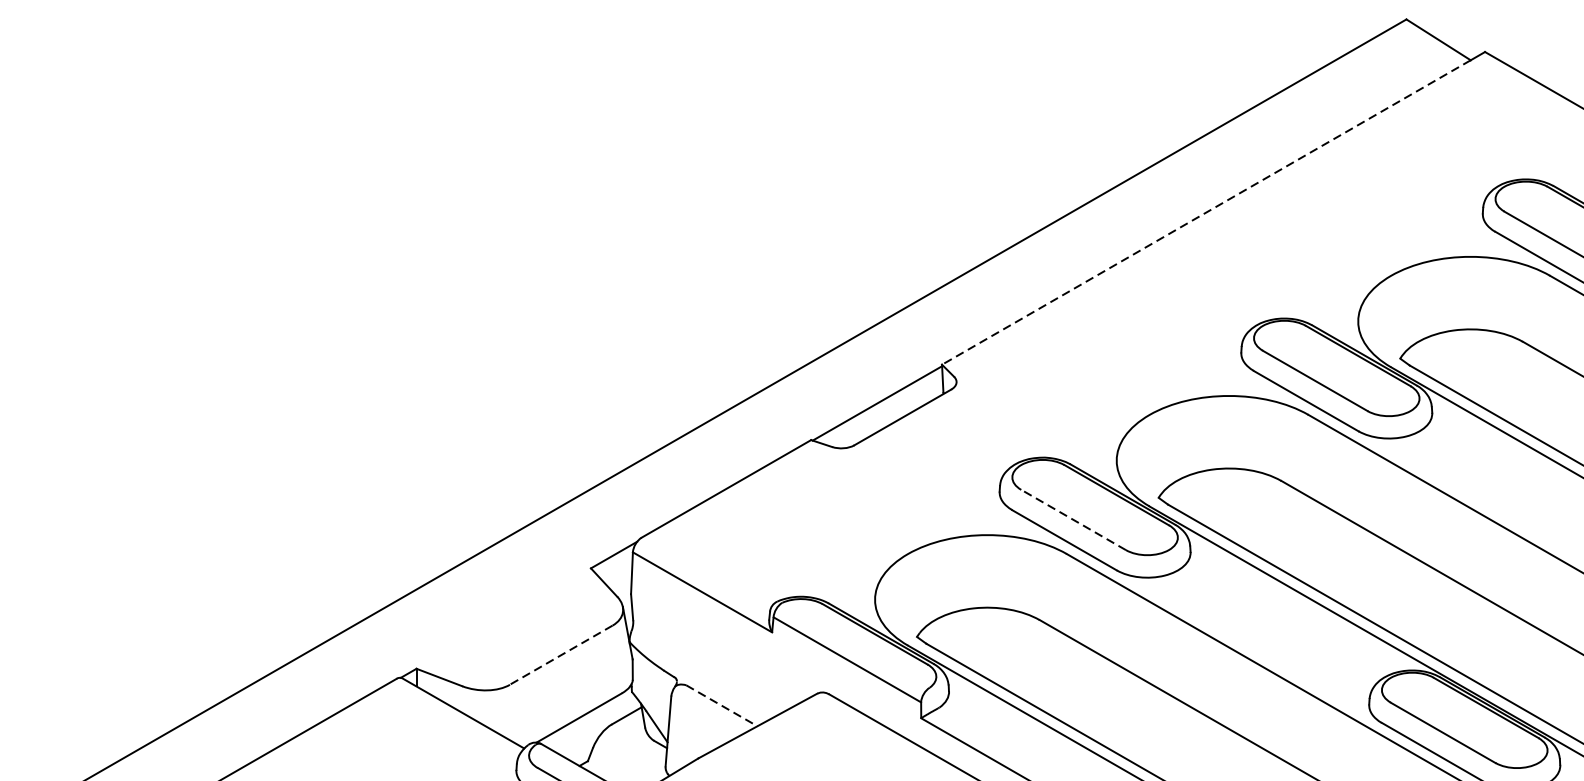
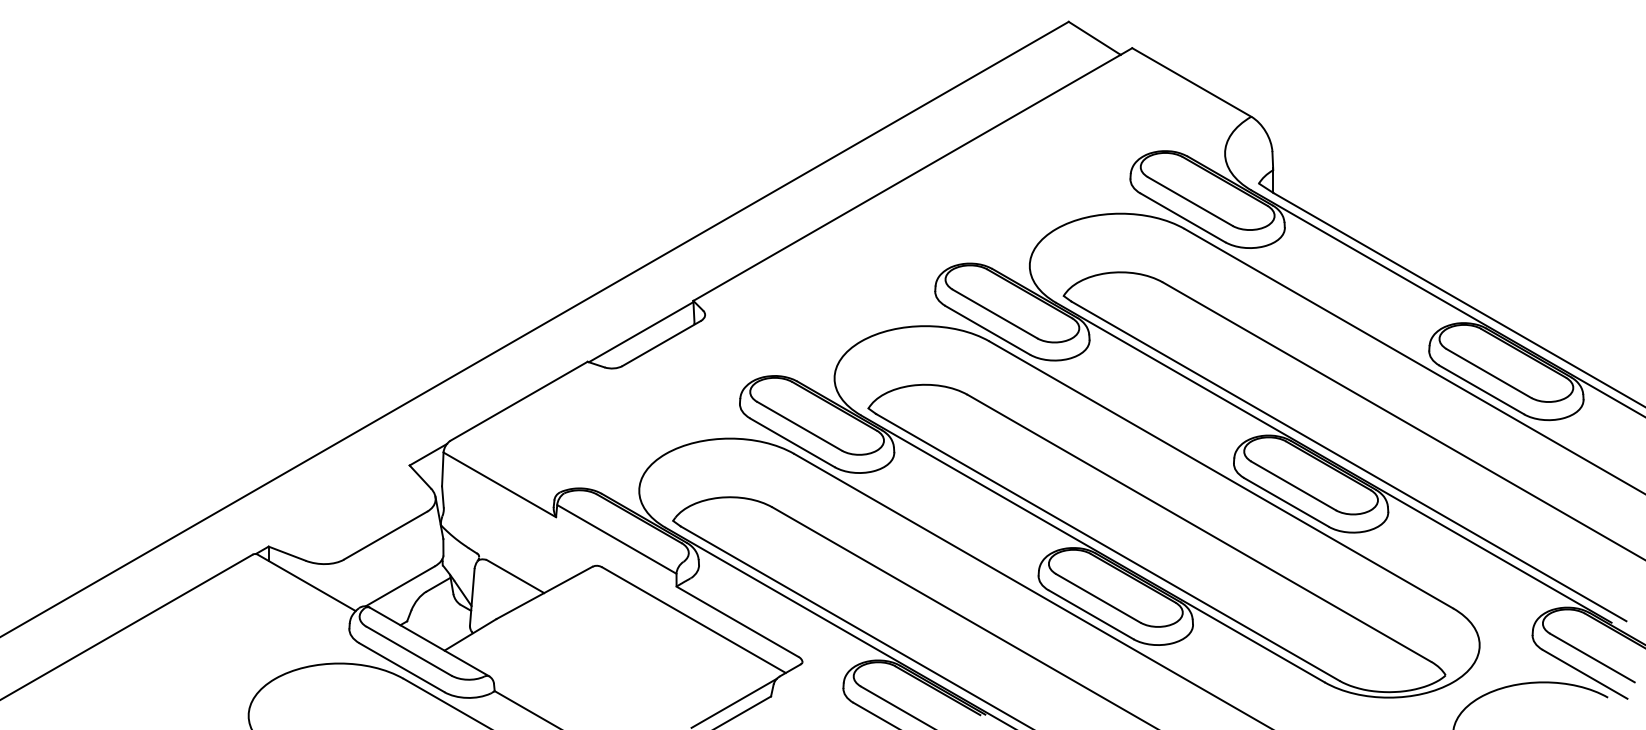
line: (1206, 212) -> (907, 177), dashed -> solid
line: (1073, 520) -> (799, 426), dashed -> solid
line: (561, 654) -> (385, 535), dashed -> solid
line: (721, 705) -> (515, 576), dashed -> solid

